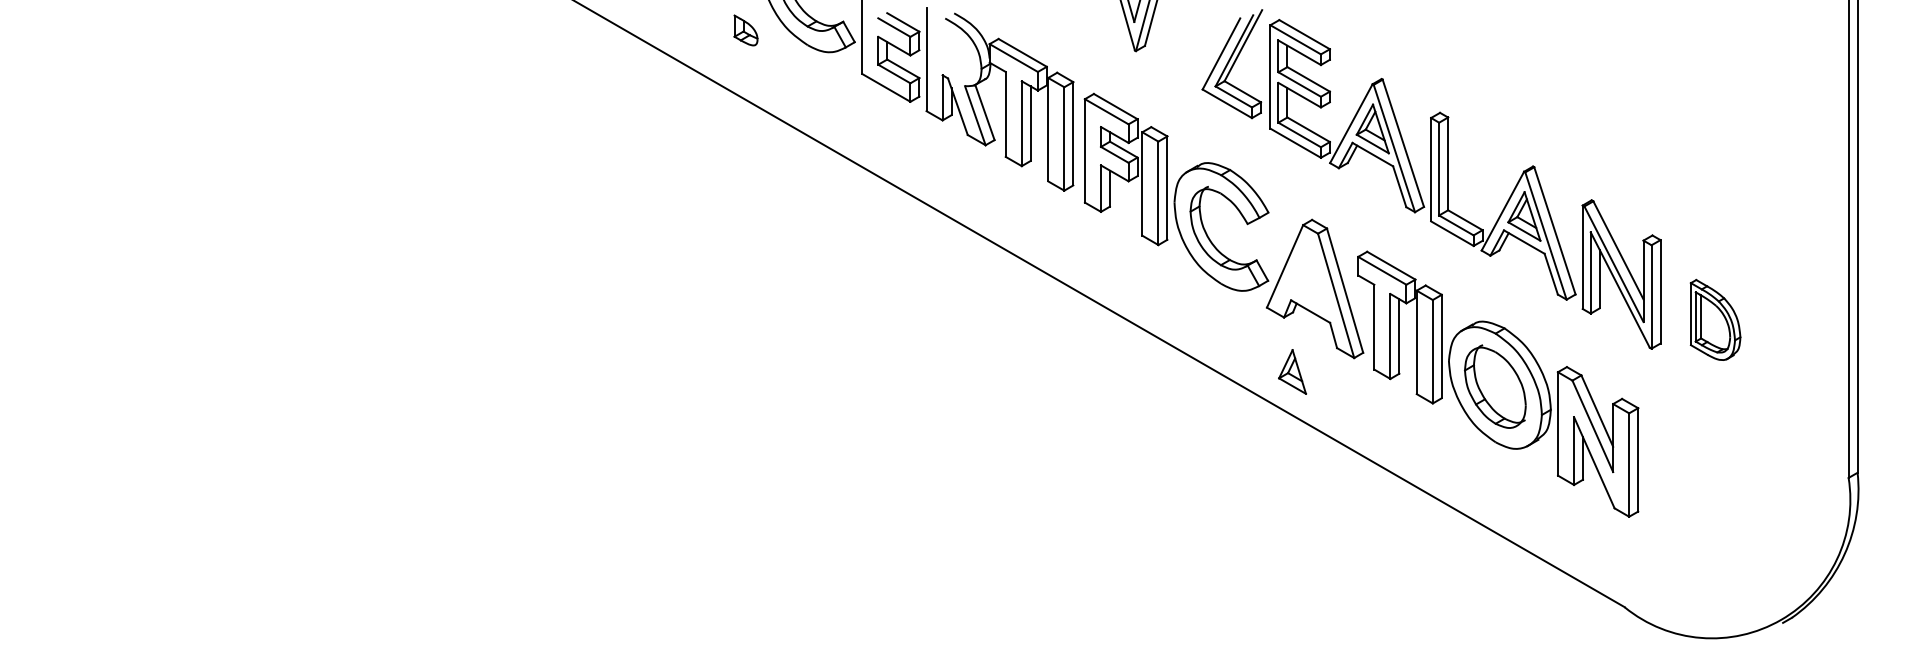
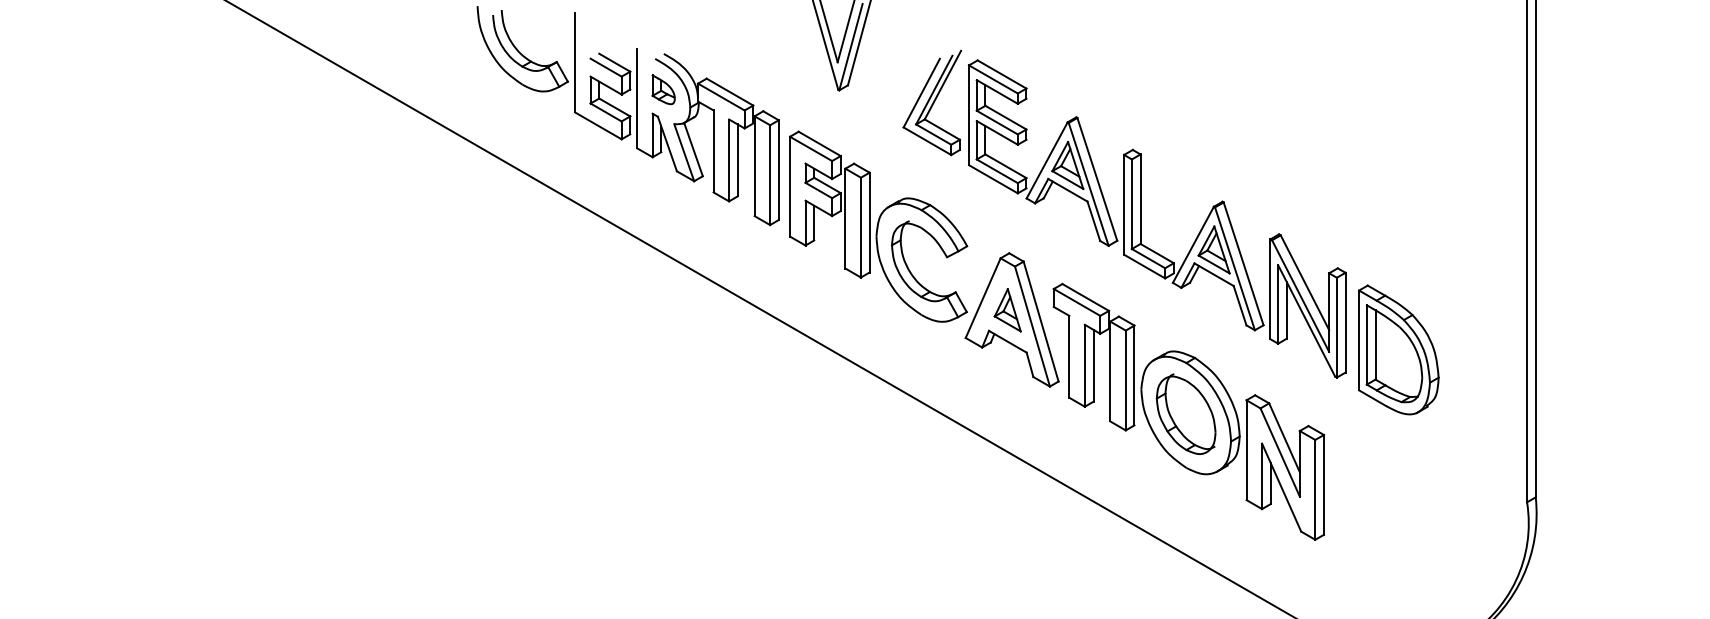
part: (745, 30) -> (663, 89), moved
part: (1715, 319) -> (1398, 349), size x1.67
part: (1292, 371) -> (1007, 309), moved

